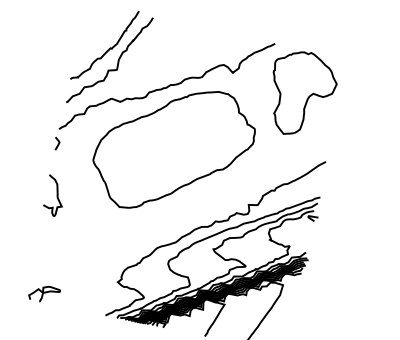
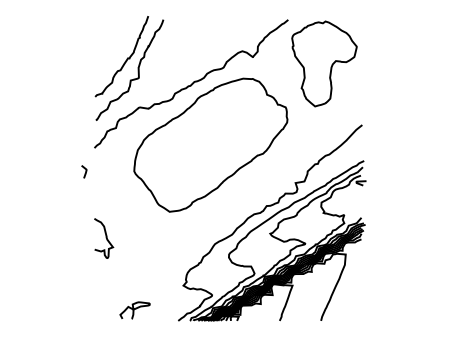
curve: (58, 143) -> (85, 171), moved
curve: (56, 195) -> (105, 237), moved
curve: (43, 293) -> (134, 310), moved

